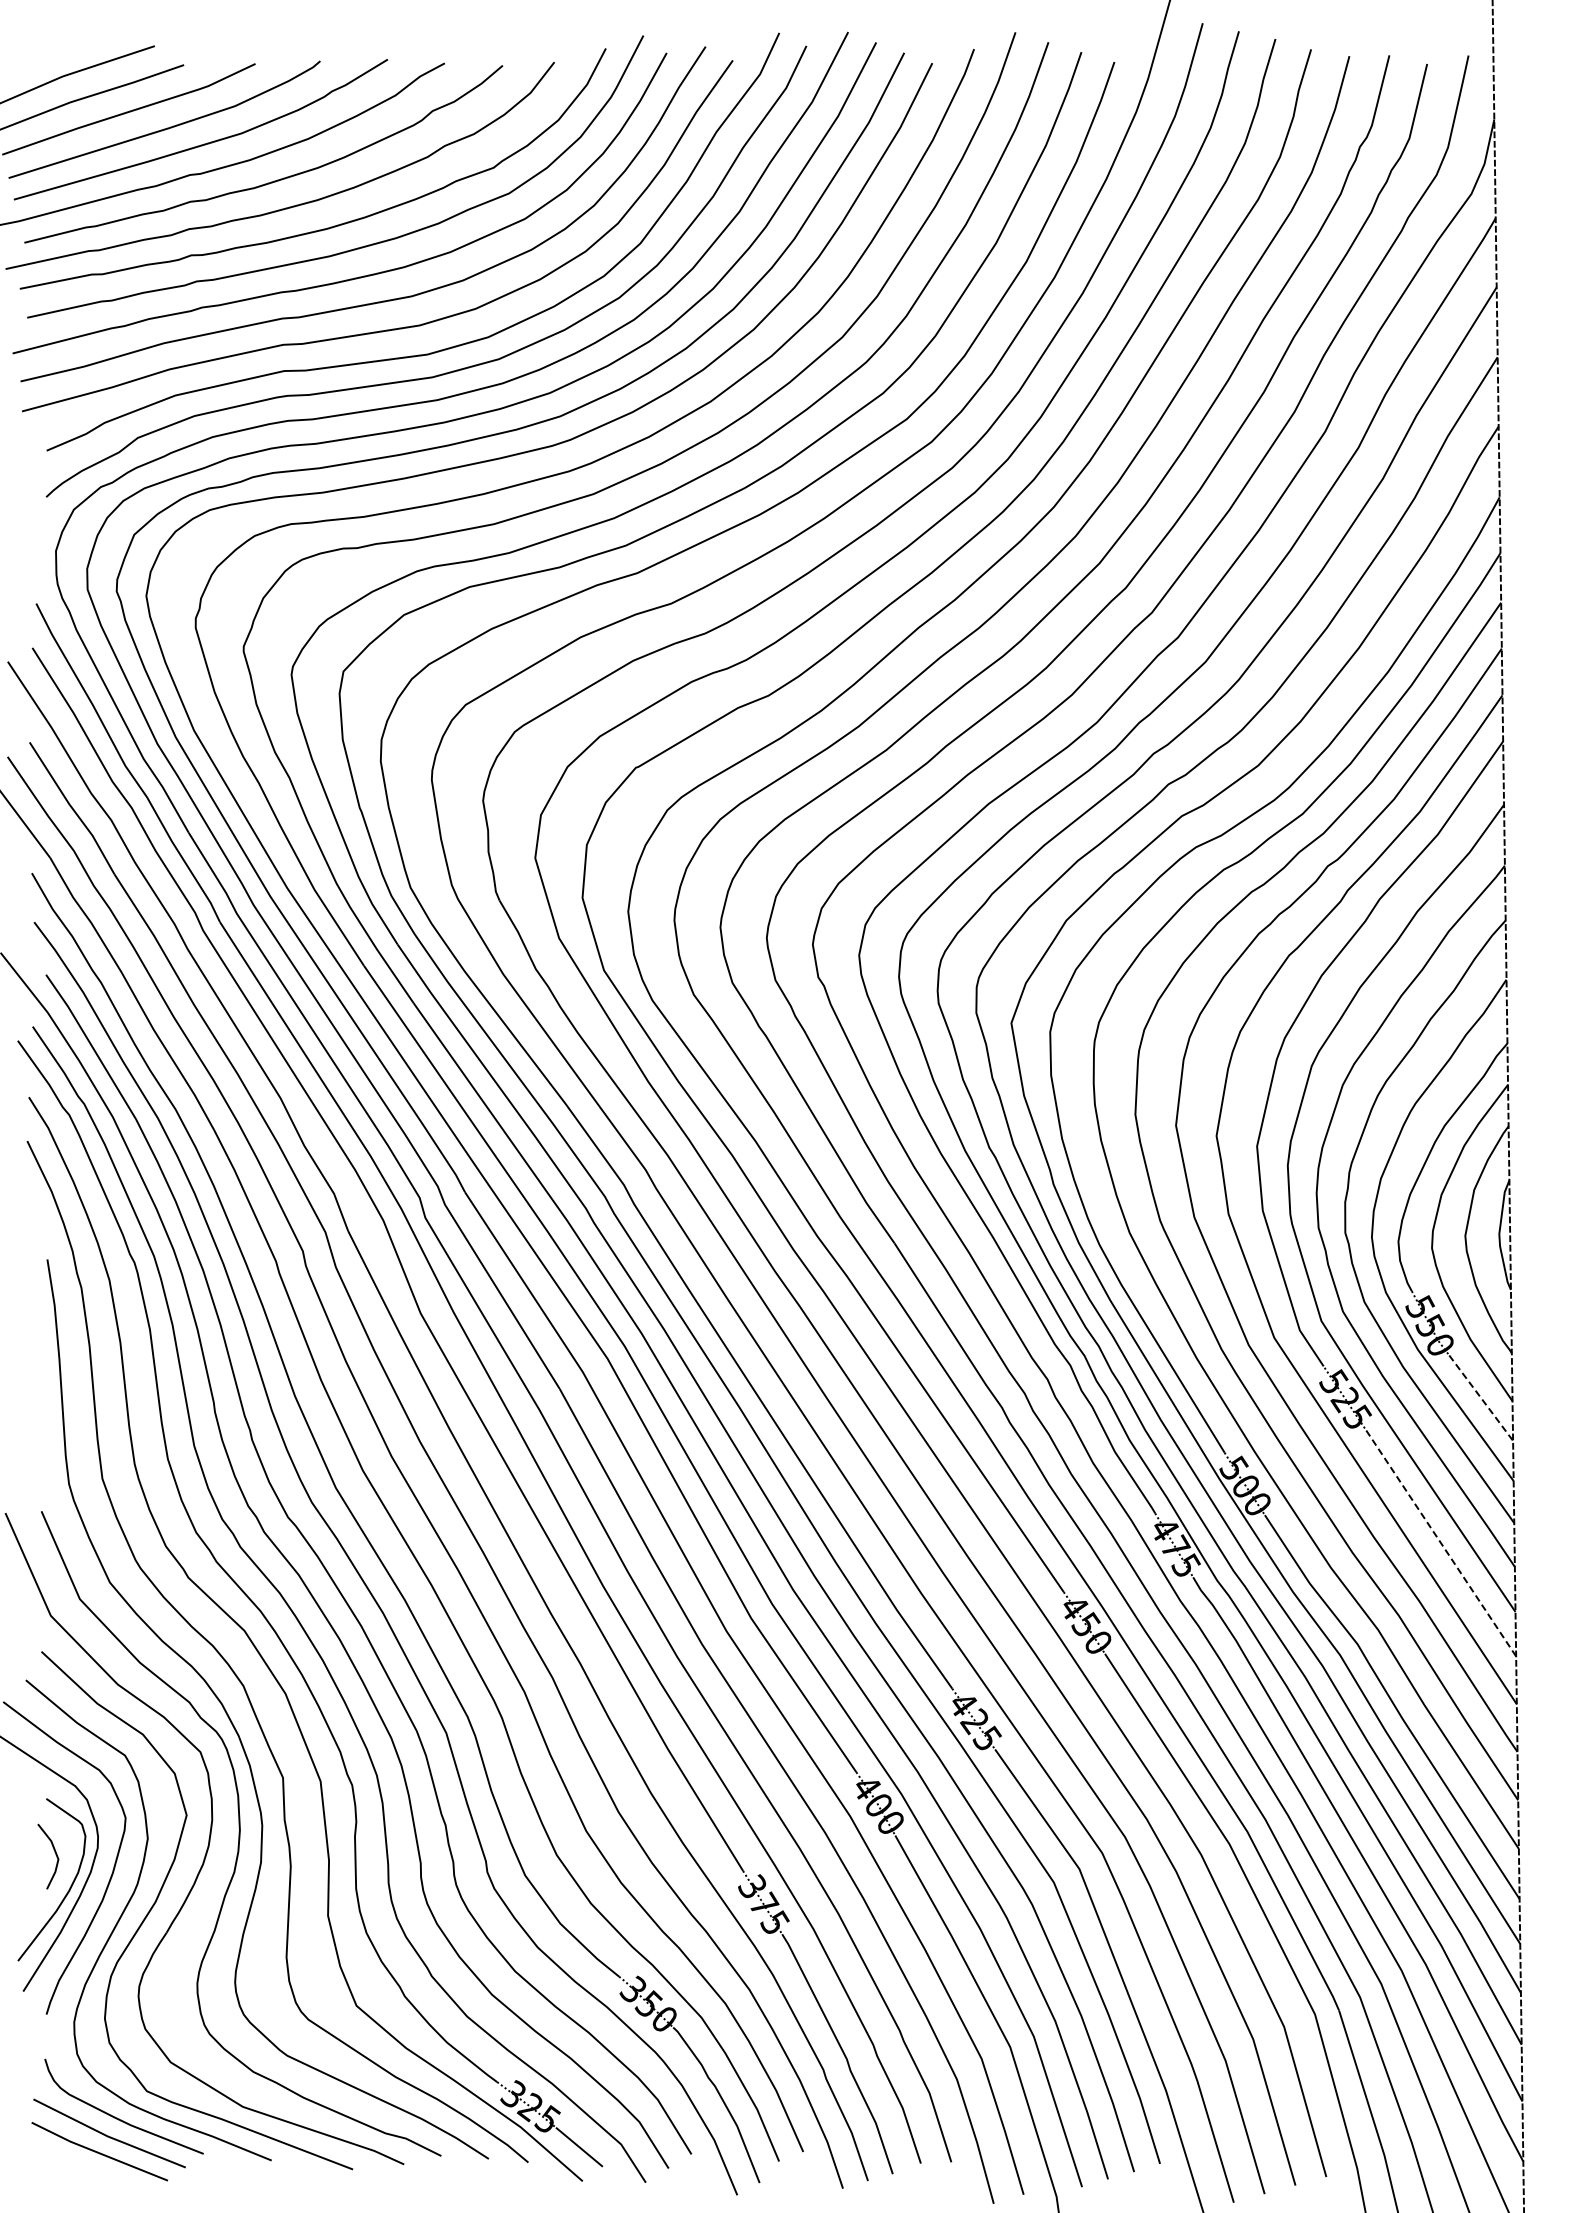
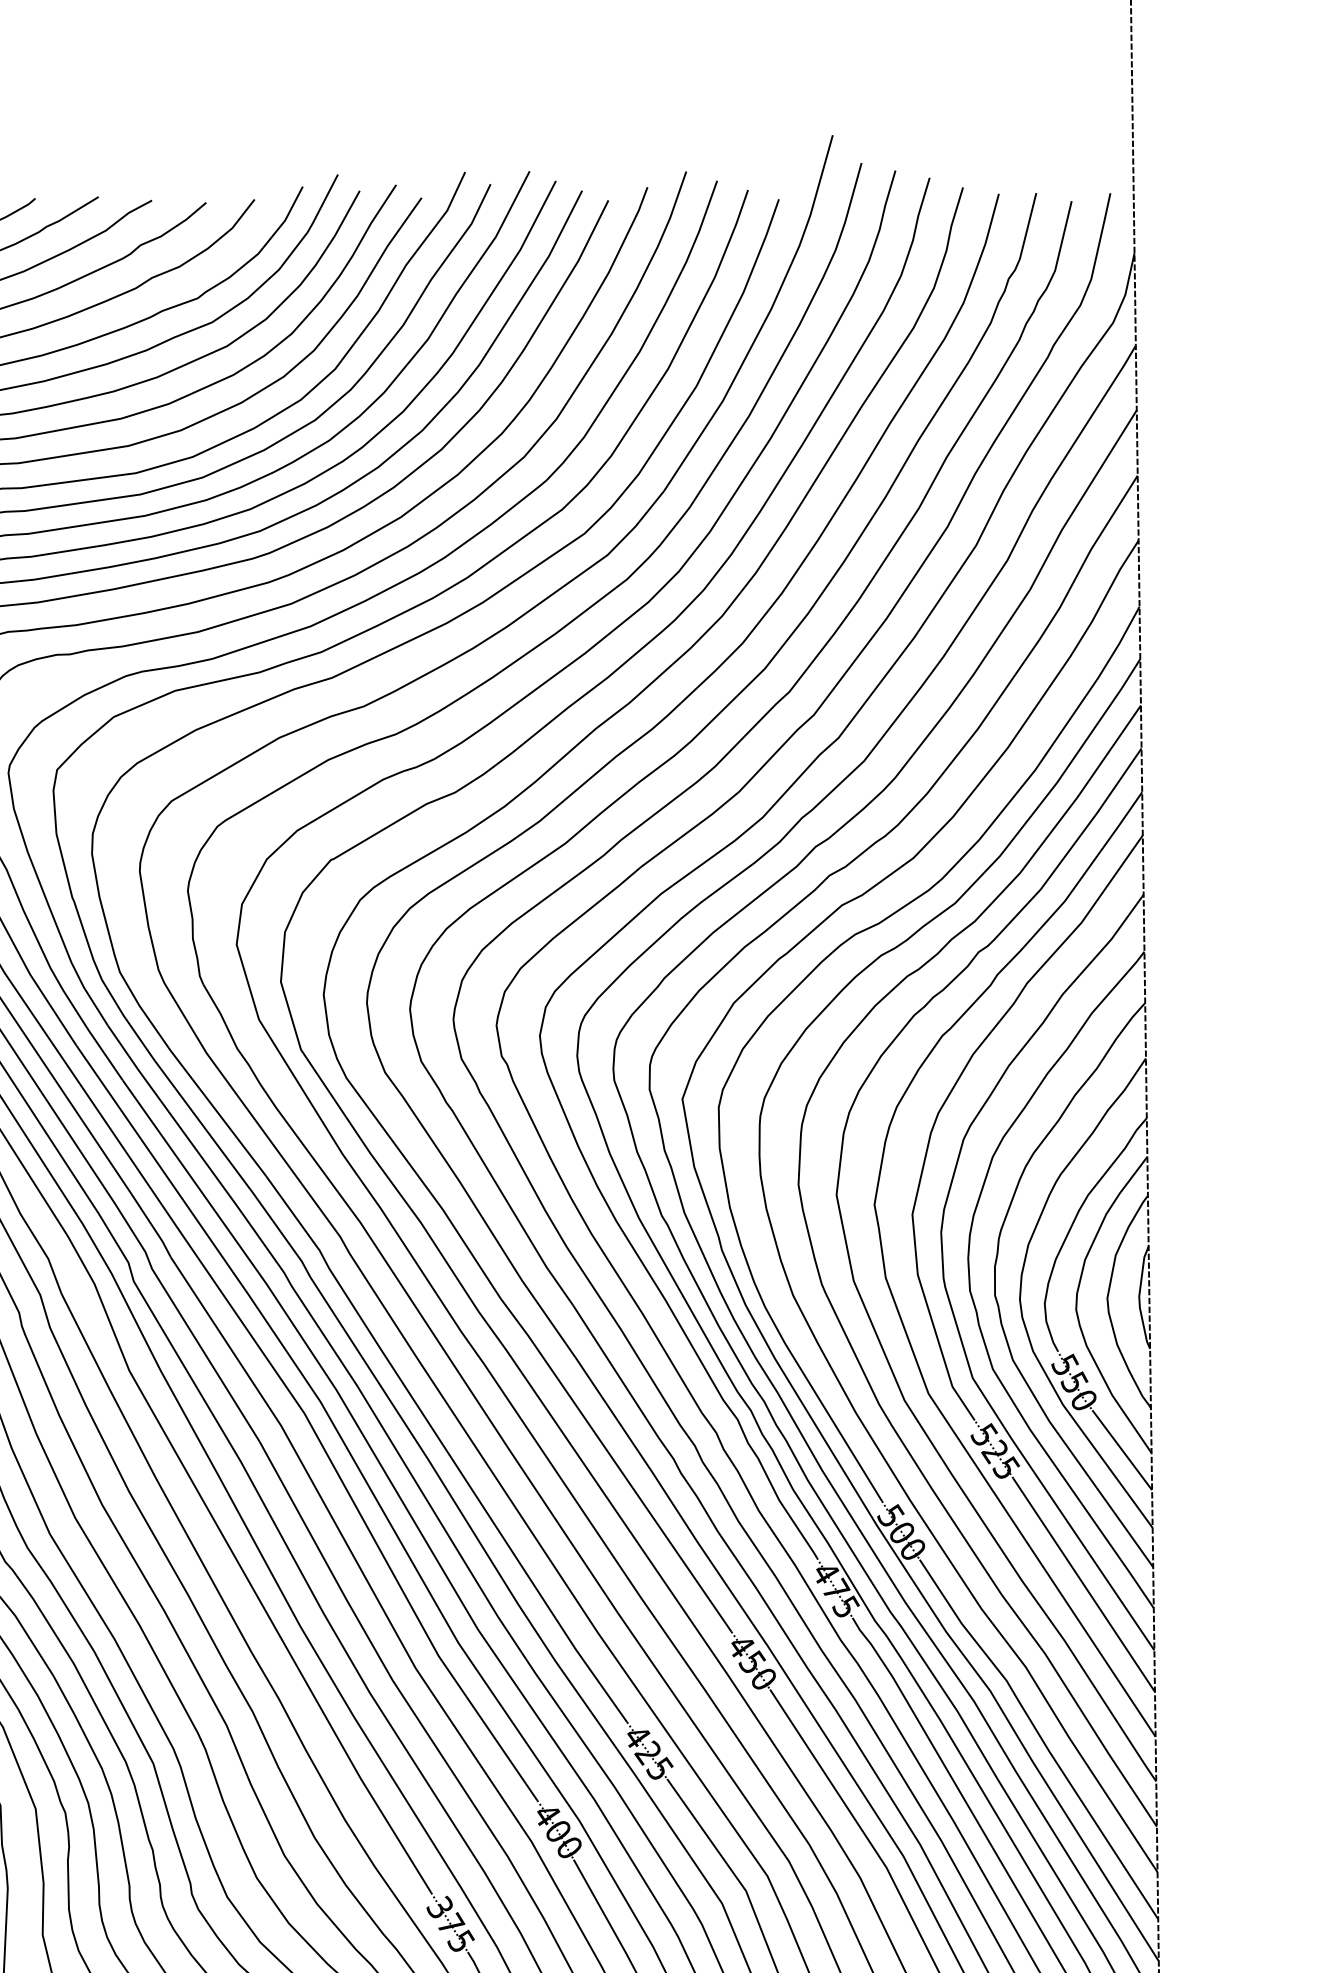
line: (1481, 1398) -> (1122, 1450), dashed -> solid
line: (1440, 1542) -> (1084, 1585), dashed -> solid

